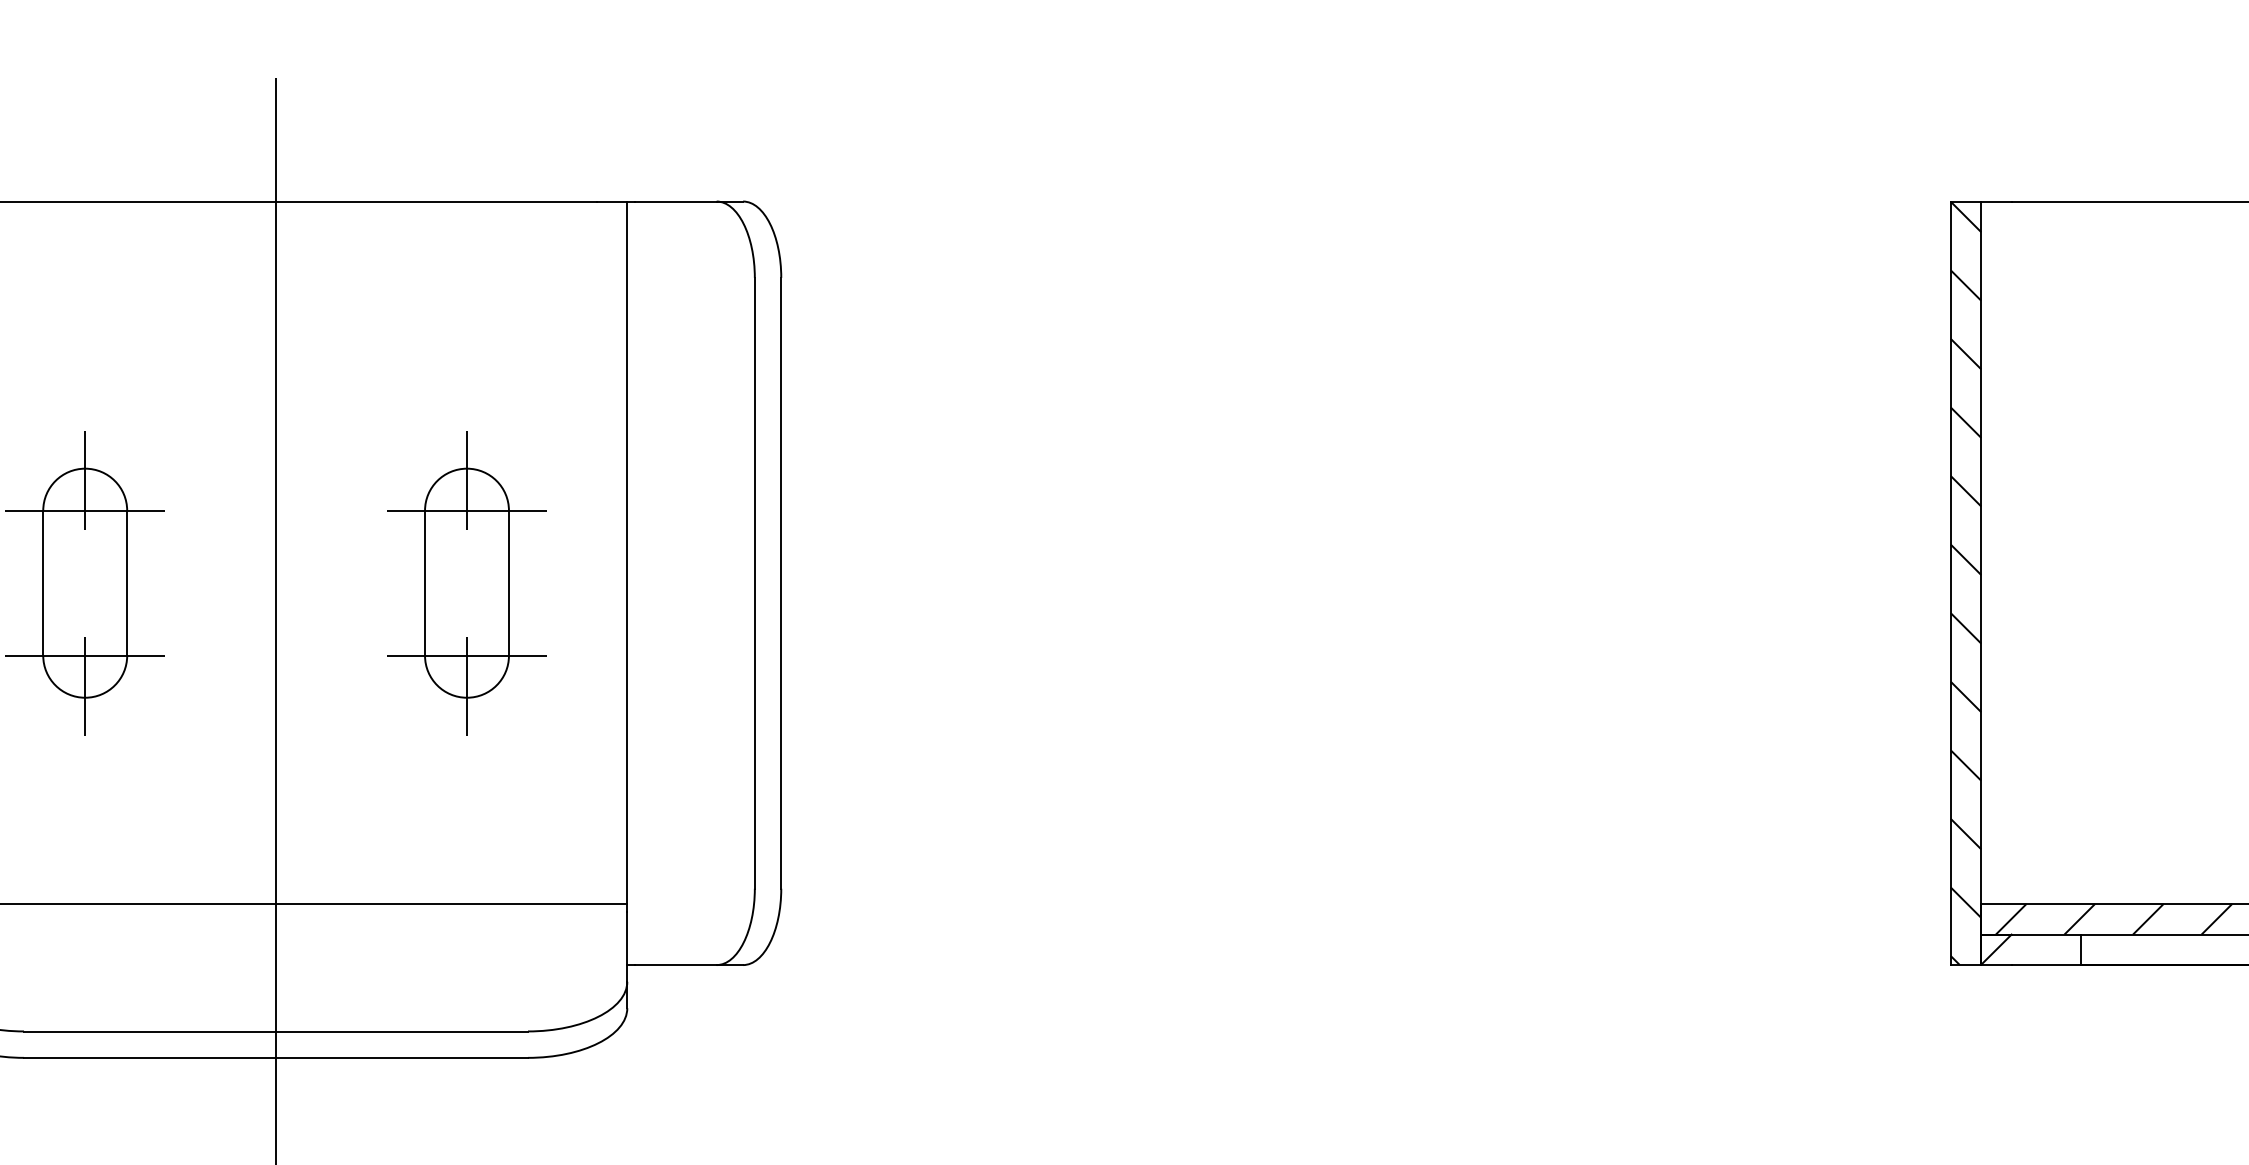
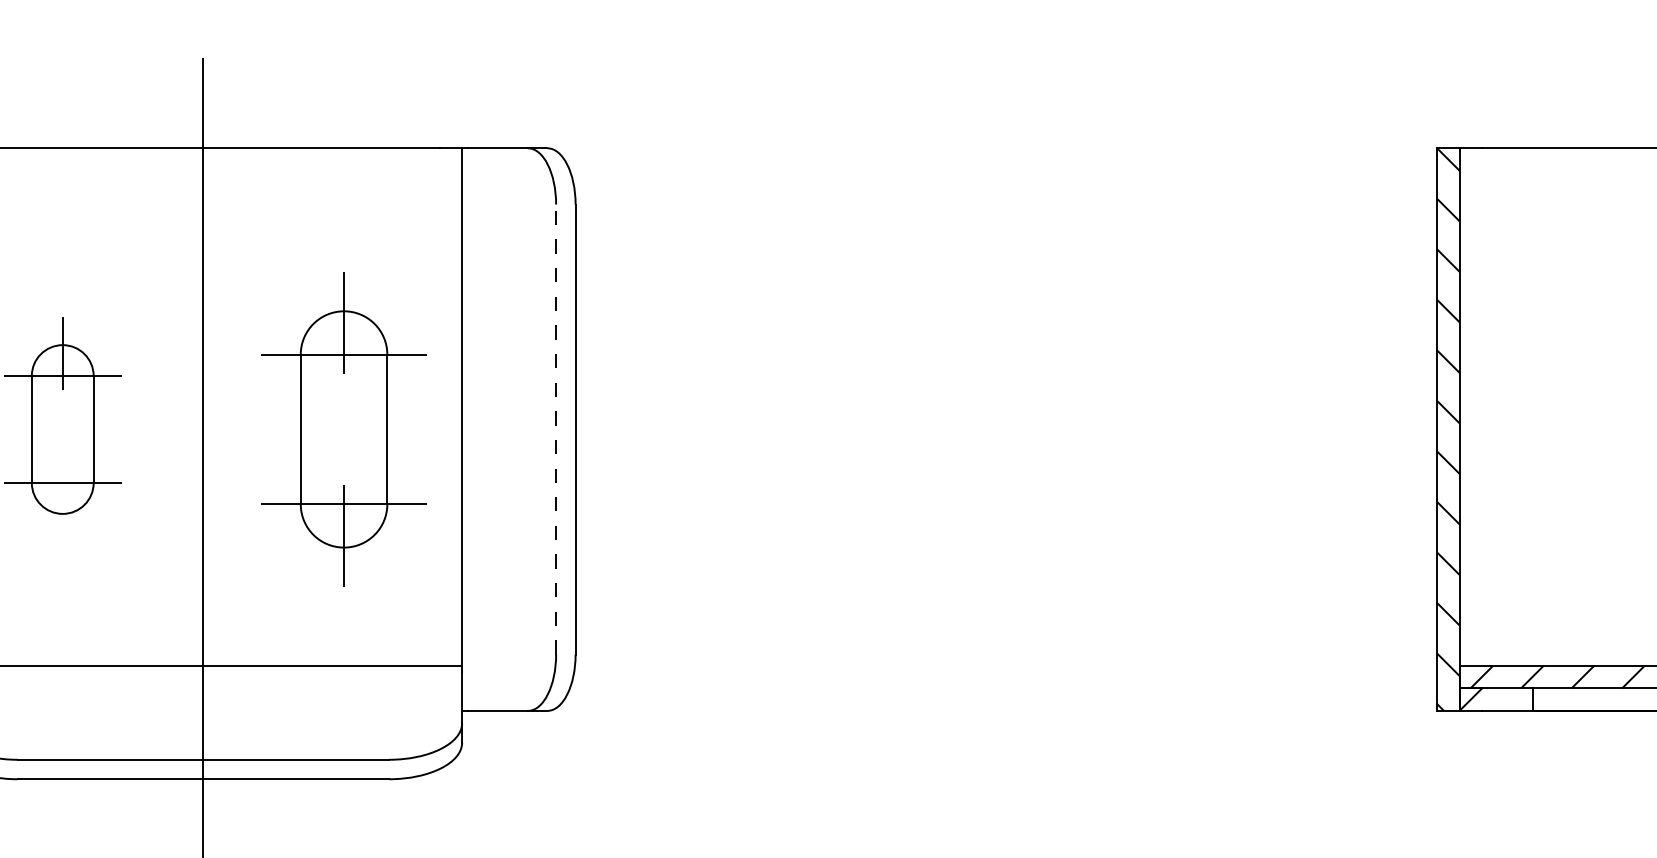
line: (754, 582) -> (555, 429), solid -> dashed
part: (466, 583) -> (343, 429), size x1.4
line: (85, 686) -> (62, 505), removed

